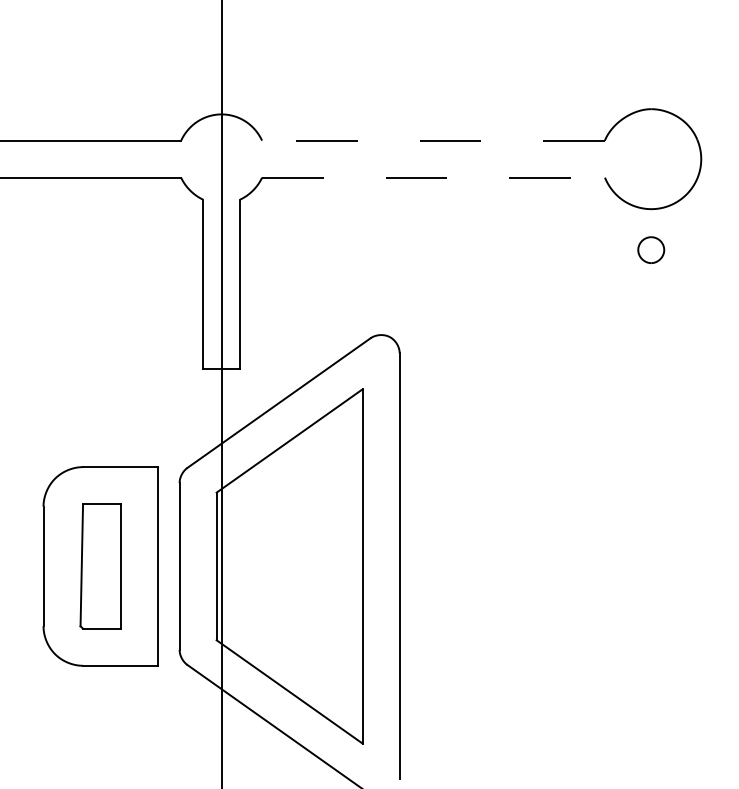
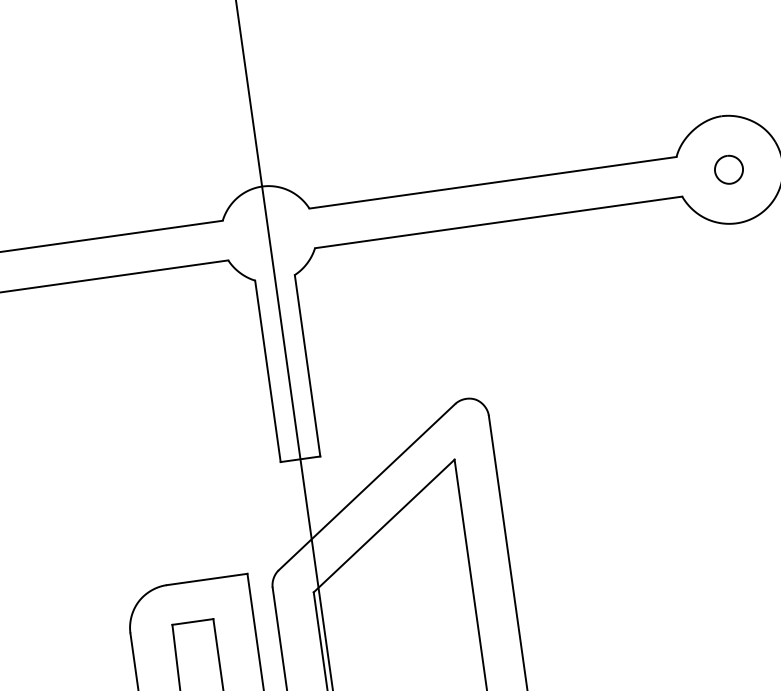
line: (433, 140) -> (492, 182), dashed -> solid
line: (434, 177) -> (499, 222), dashed -> solid
part: (651, 249) -> (729, 169), moved

